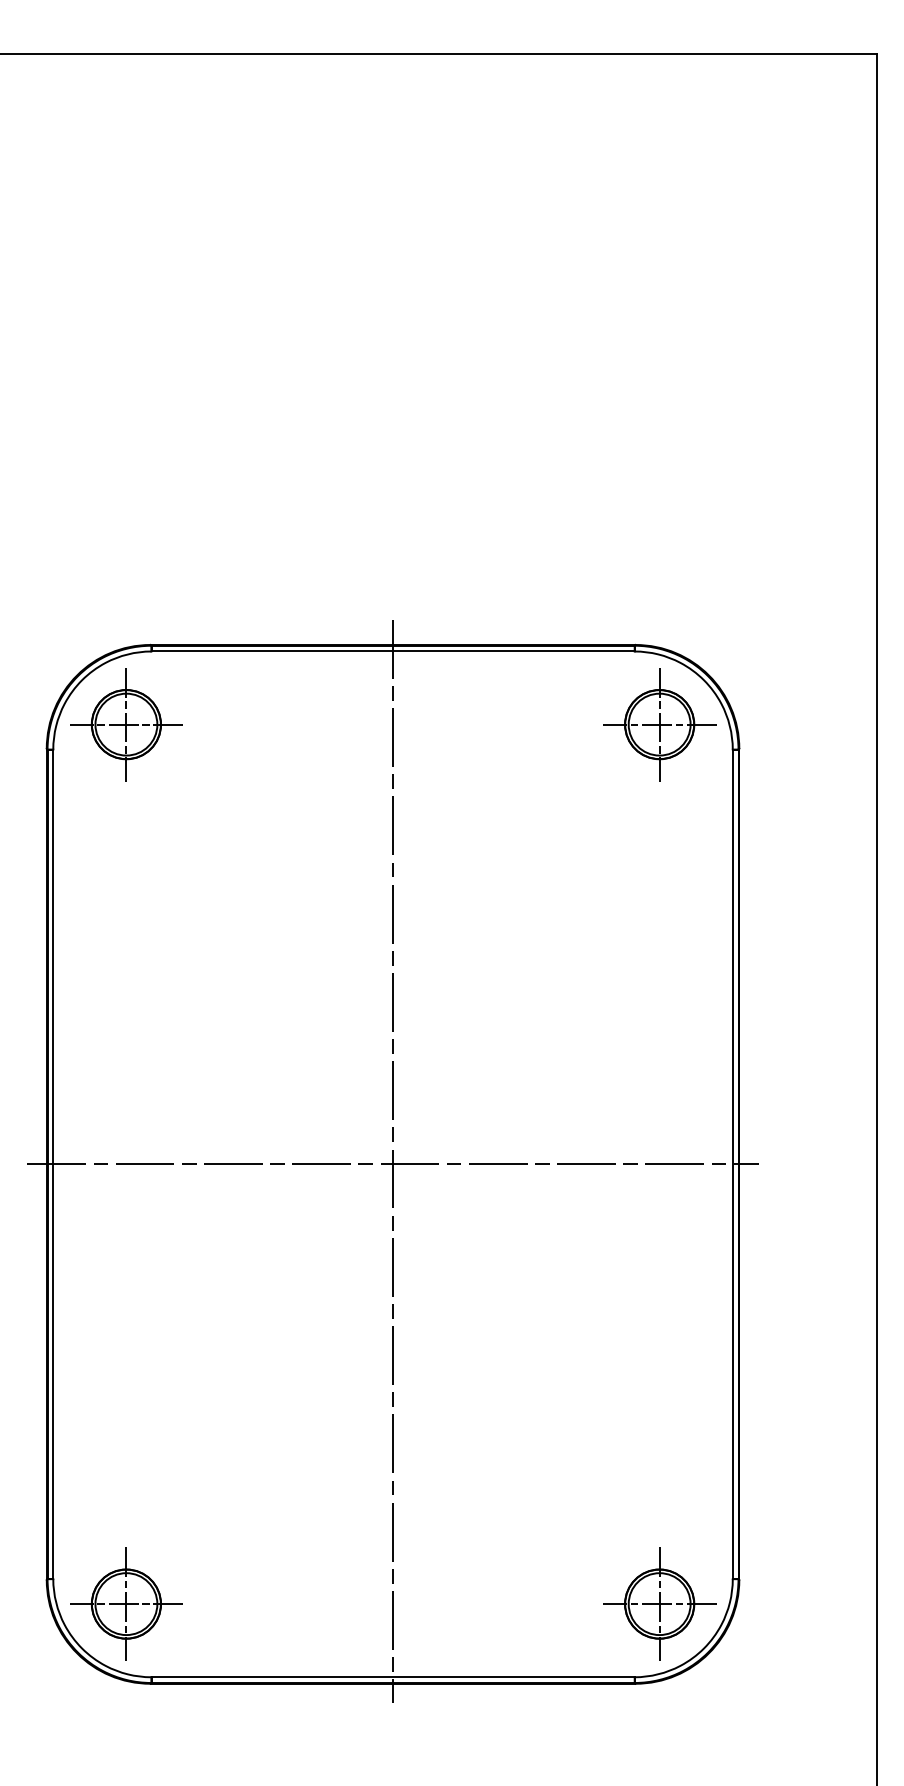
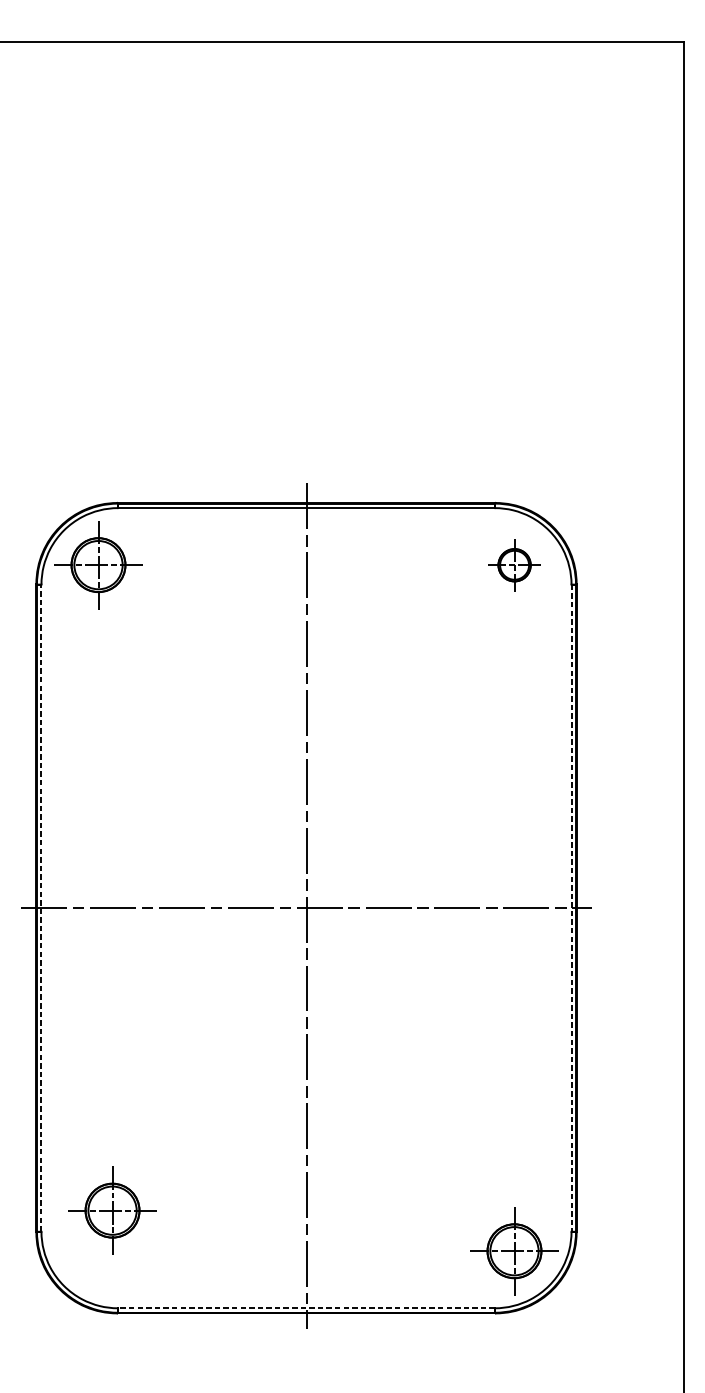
part: (659, 724) -> (514, 565), size x0.6
line: (53, 1164) -> (41, 908), solid -> dashed
line: (732, 1164) -> (571, 908), solid -> dashed
part: (126, 1603) -> (112, 1210), moved
line: (392, 1677) -> (306, 1308), solid -> dashed

